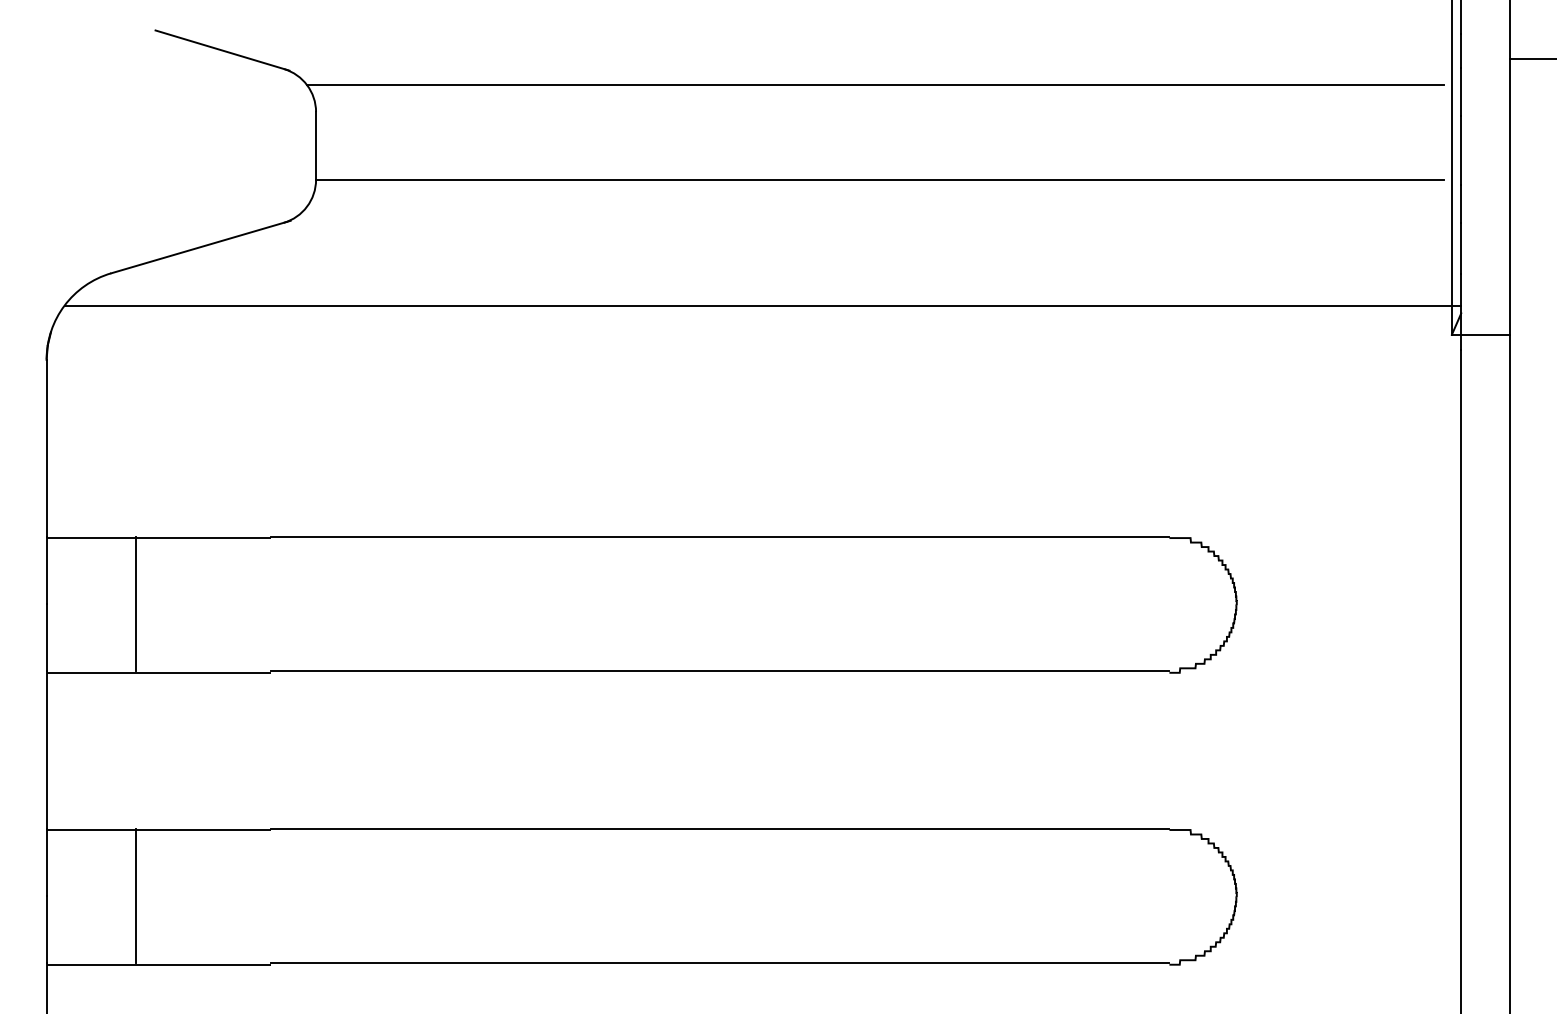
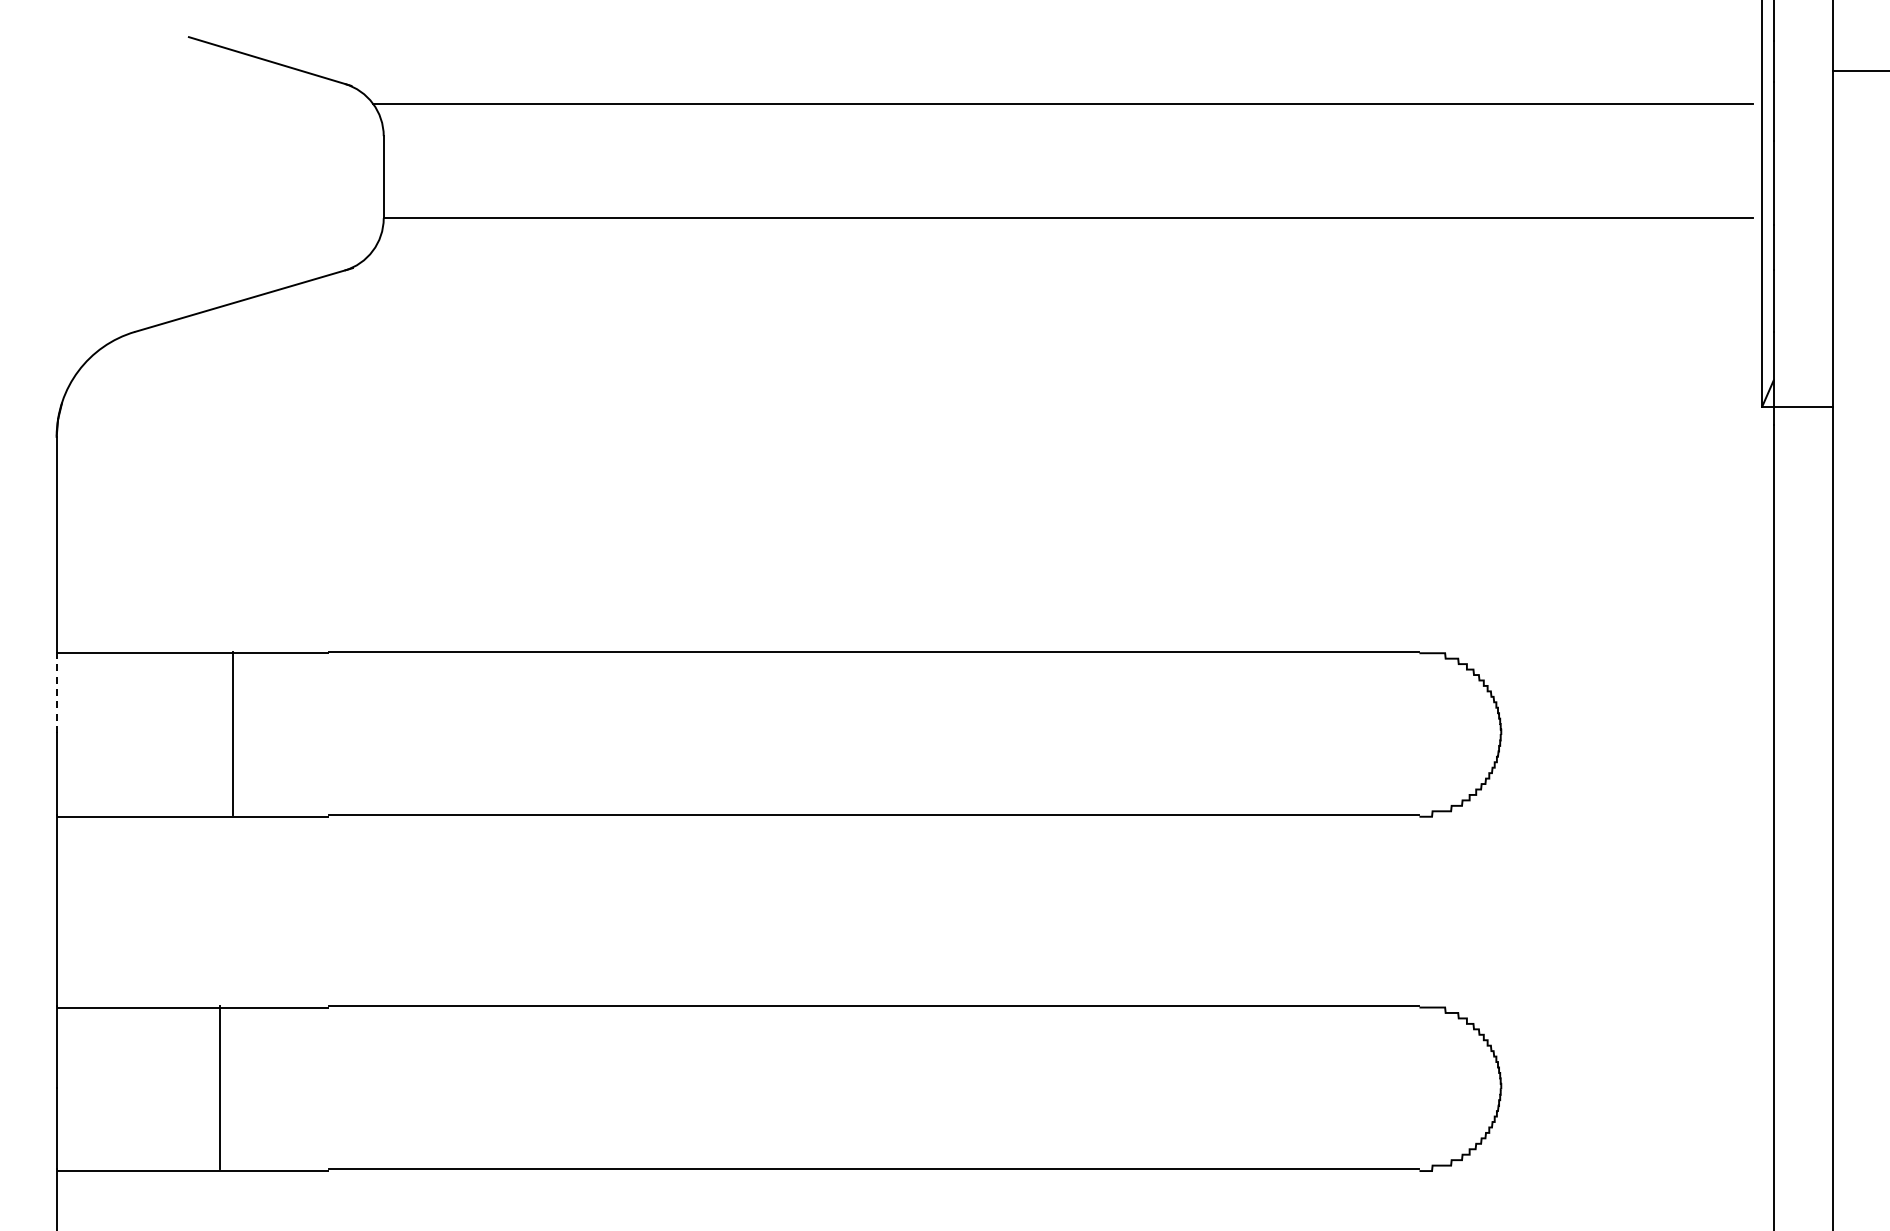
line: (762, 305) -> (925, 371), removed
line: (46, 570) -> (56, 692), solid -> dashed
line: (136, 604) -> (232, 733), moved
line: (136, 895) -> (219, 1087), moved

